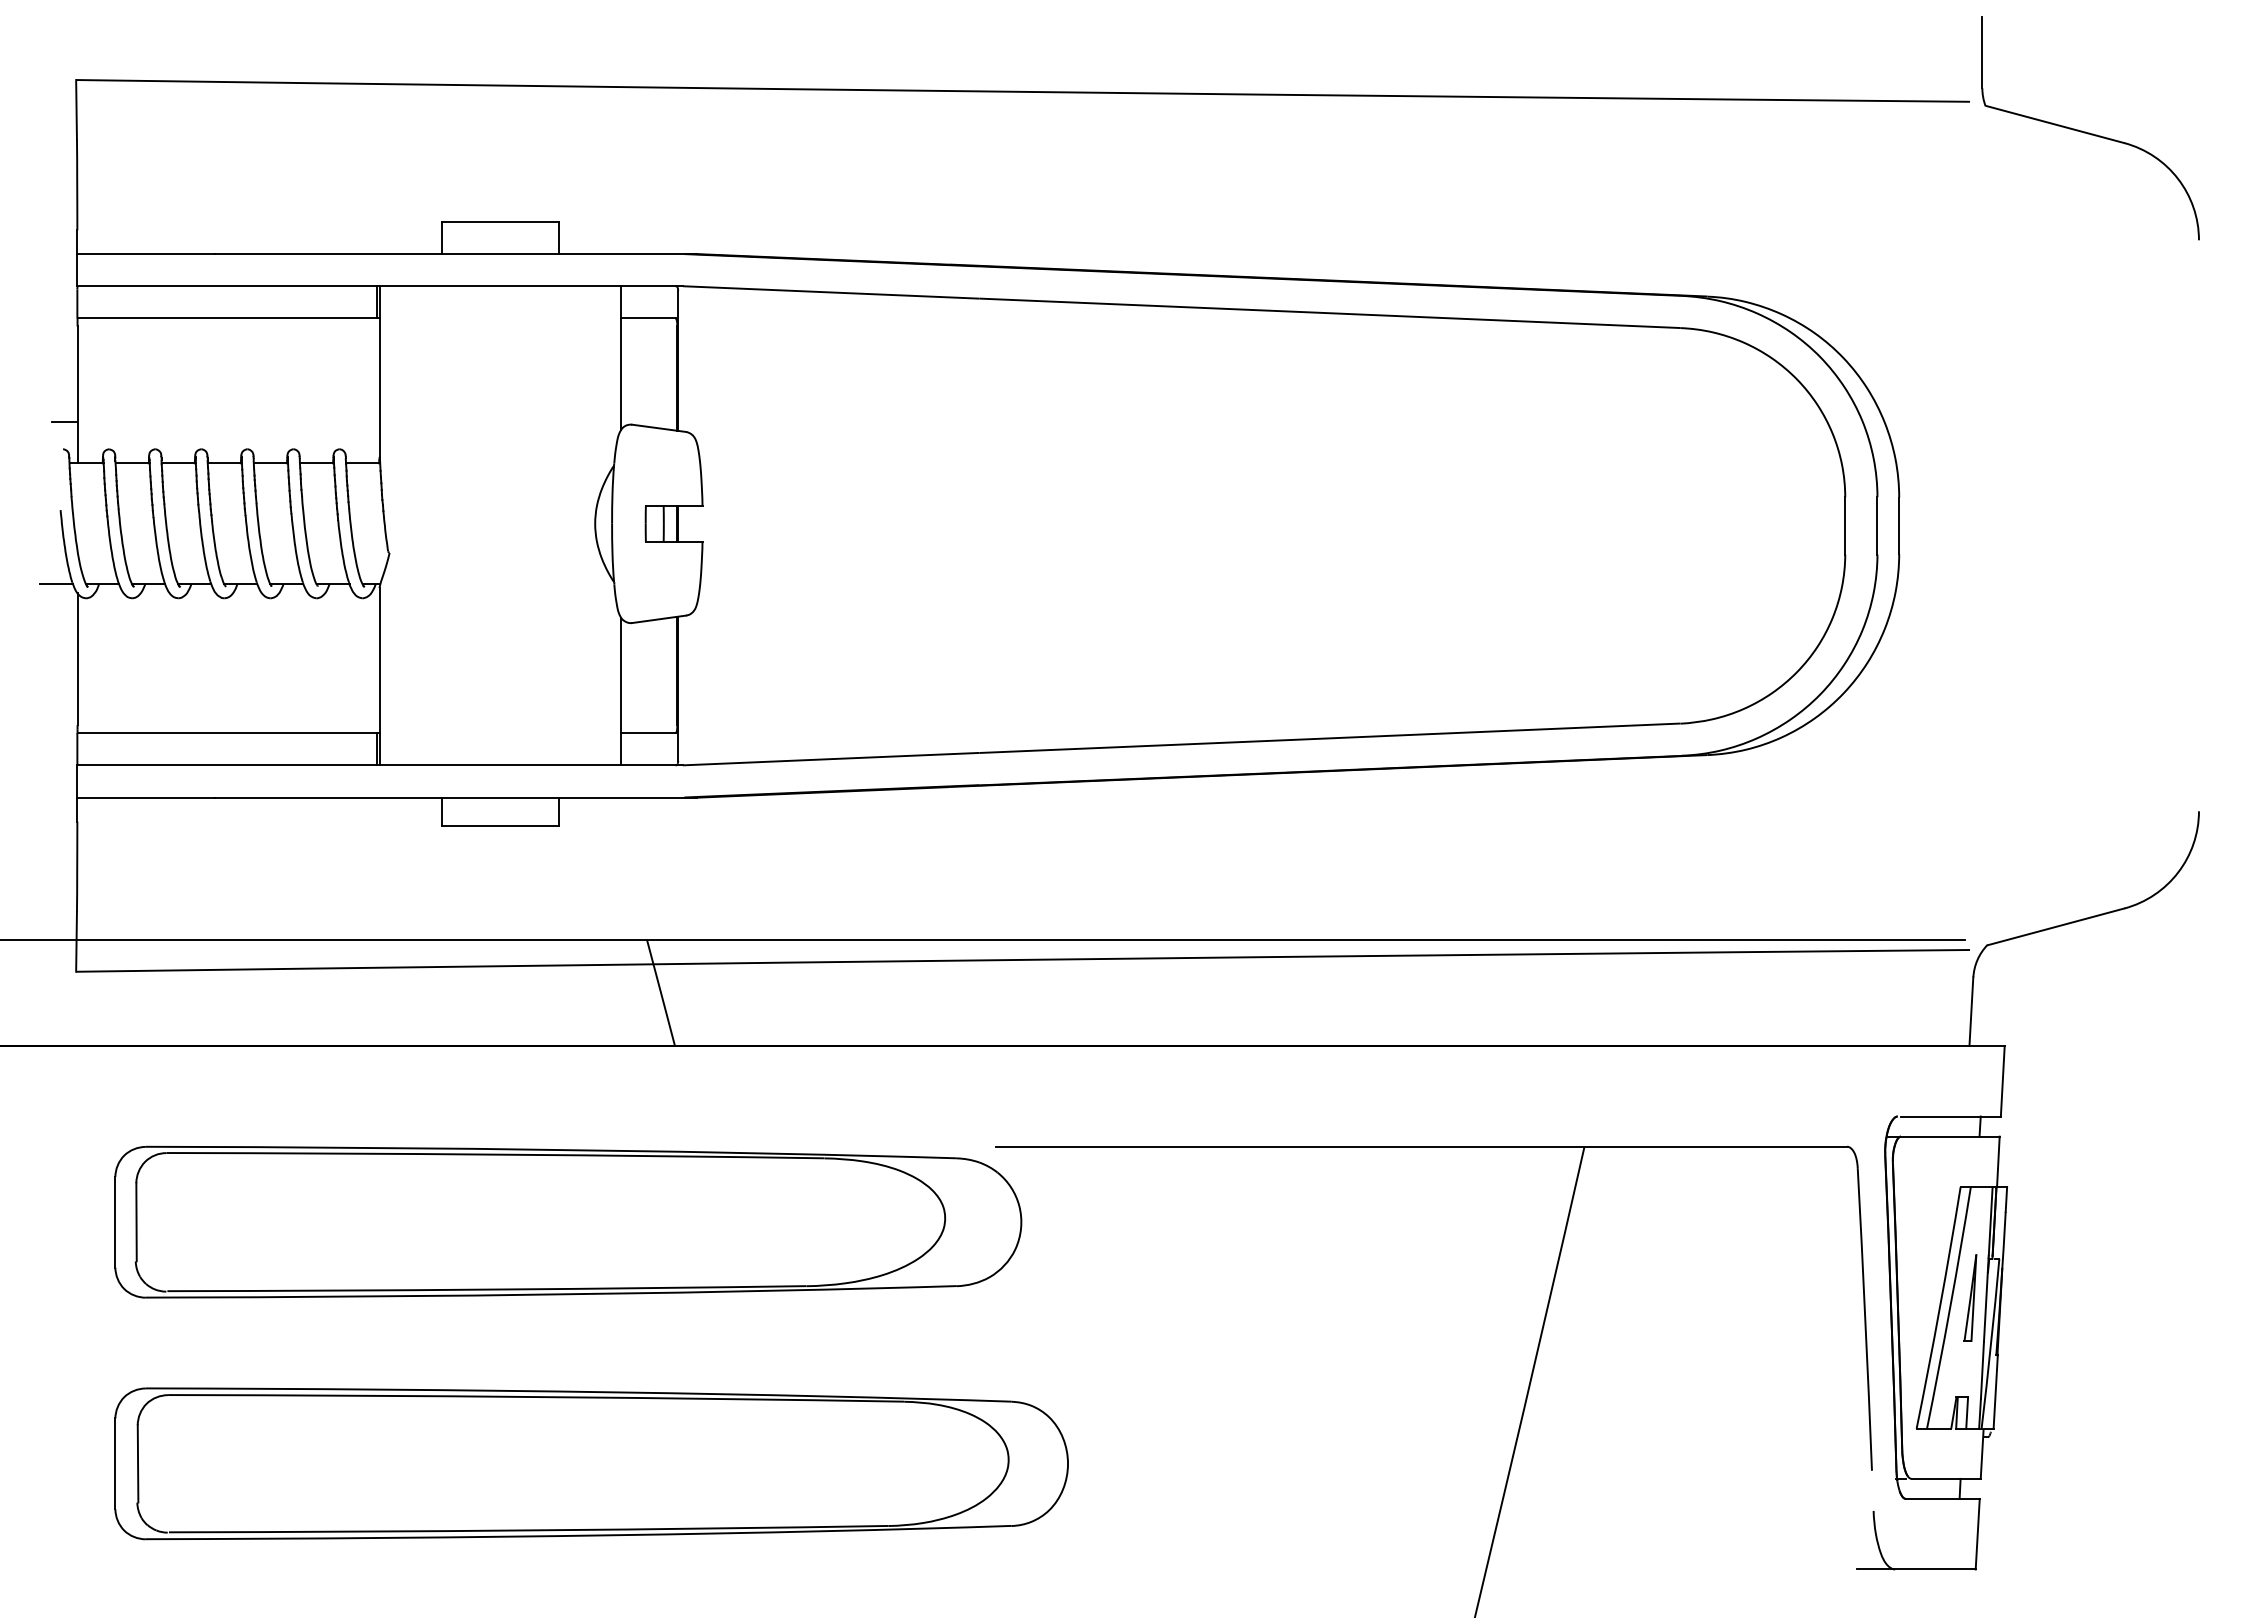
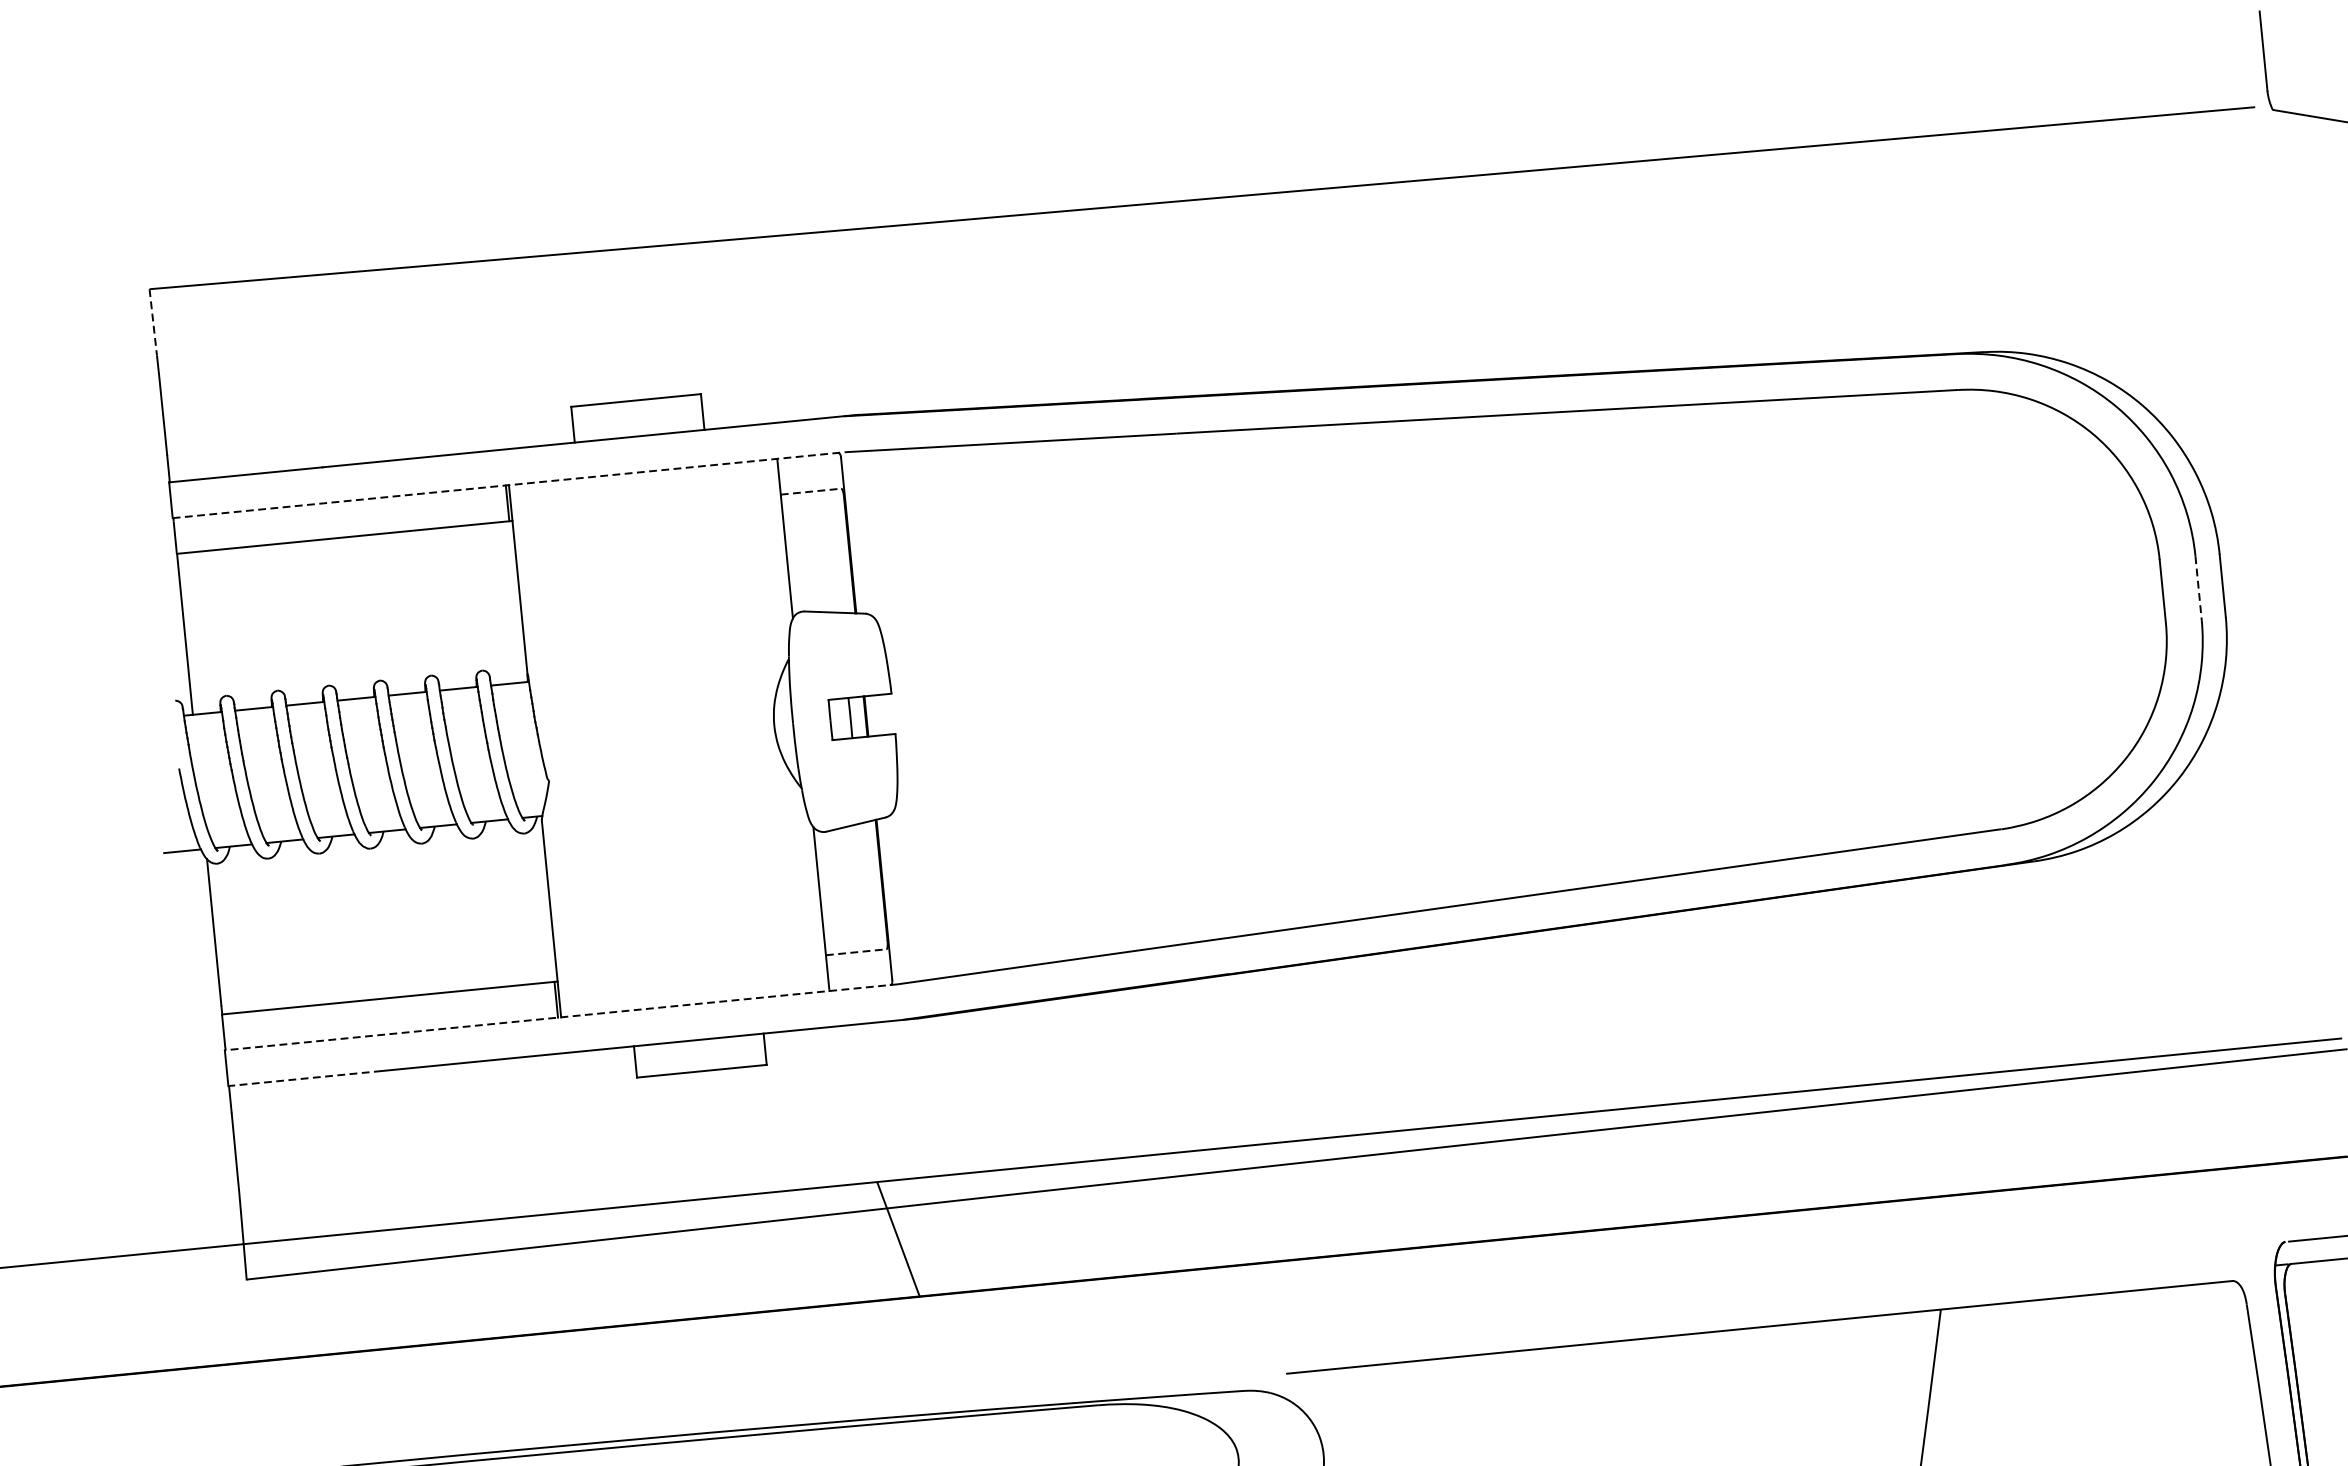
line: (76, 109) -> (153, 321), solid -> dashed
line: (380, 286) -> (510, 485), solid -> dashed
line: (648, 318) -> (811, 491), solid -> dashed
line: (64, 421) -> (173, 669), removed
line: (1877, 525) -> (2198, 587), solid -> dashed
line: (648, 733) -> (856, 952), solid -> dashed
line: (379, 765) -> (561, 1017), solid -> dashed
line: (145, 797) -> (304, 1078), solid -> dashed

